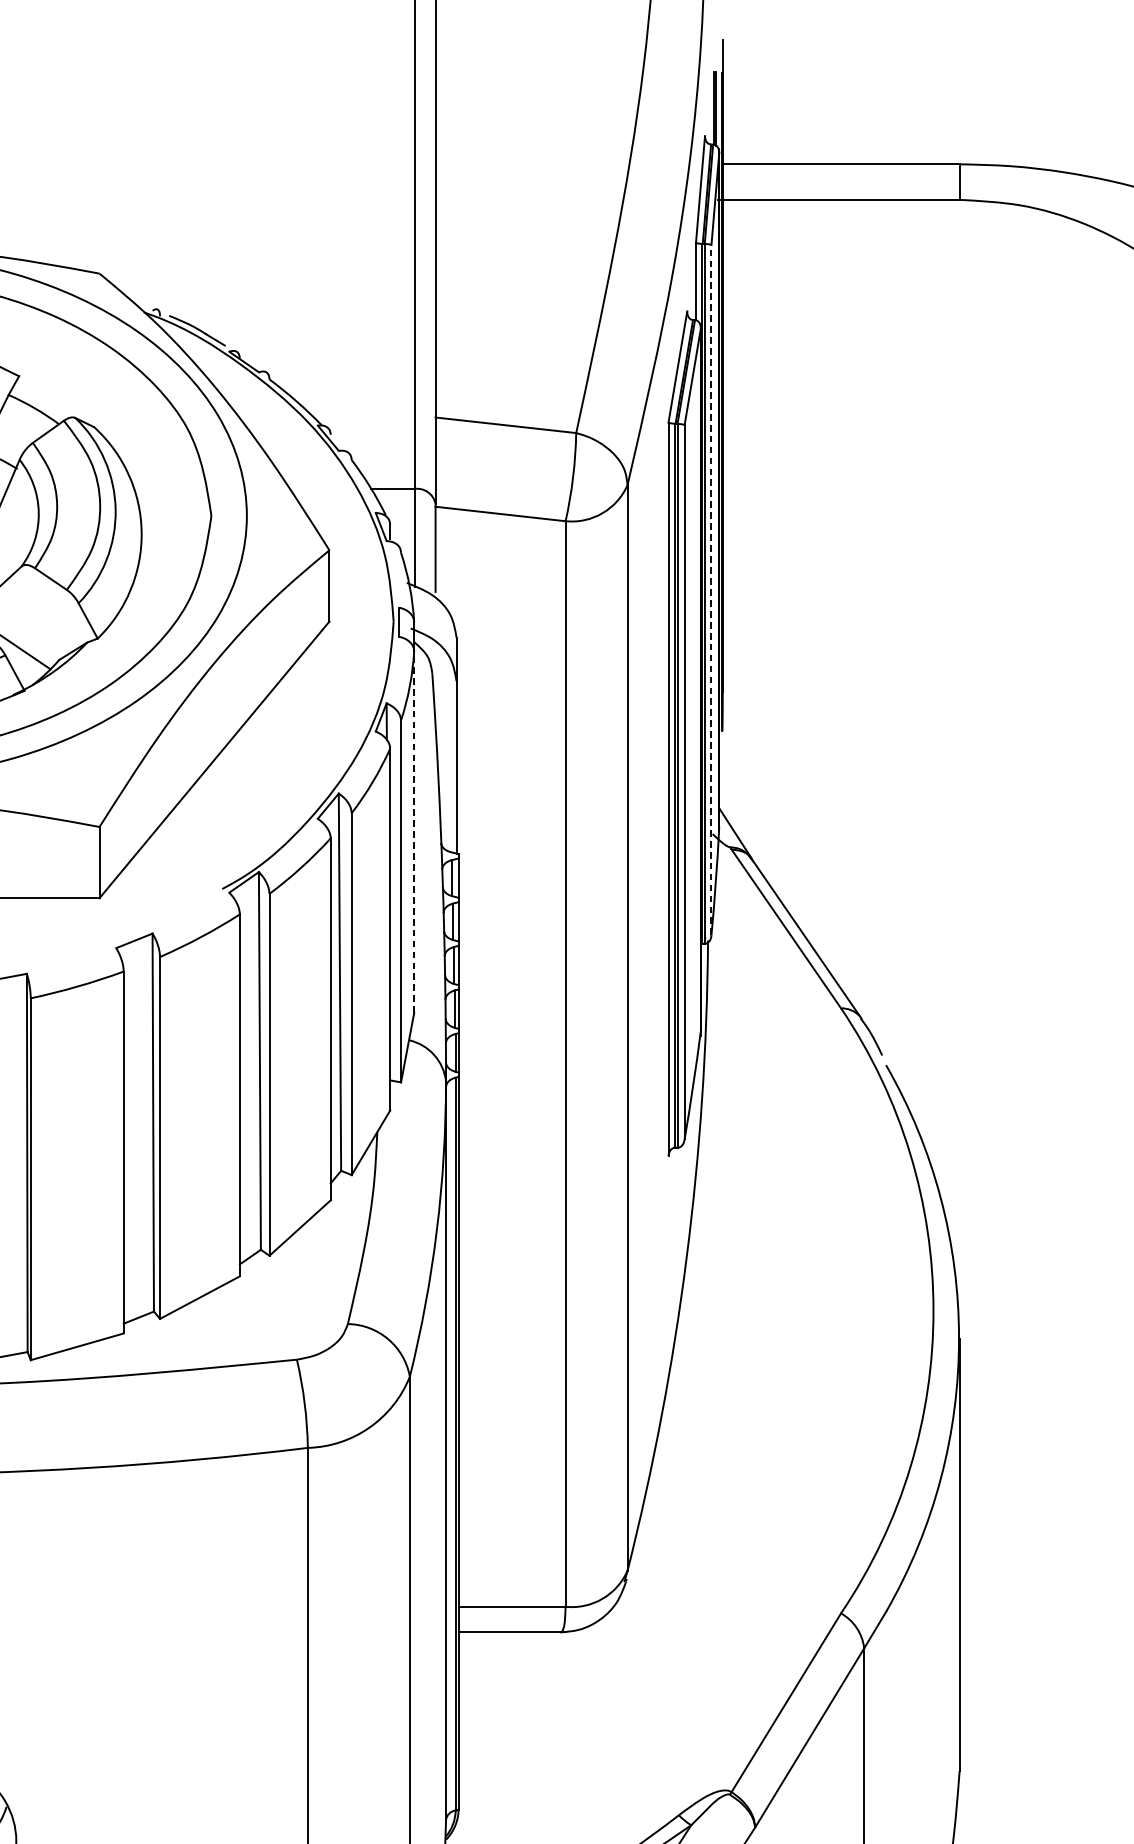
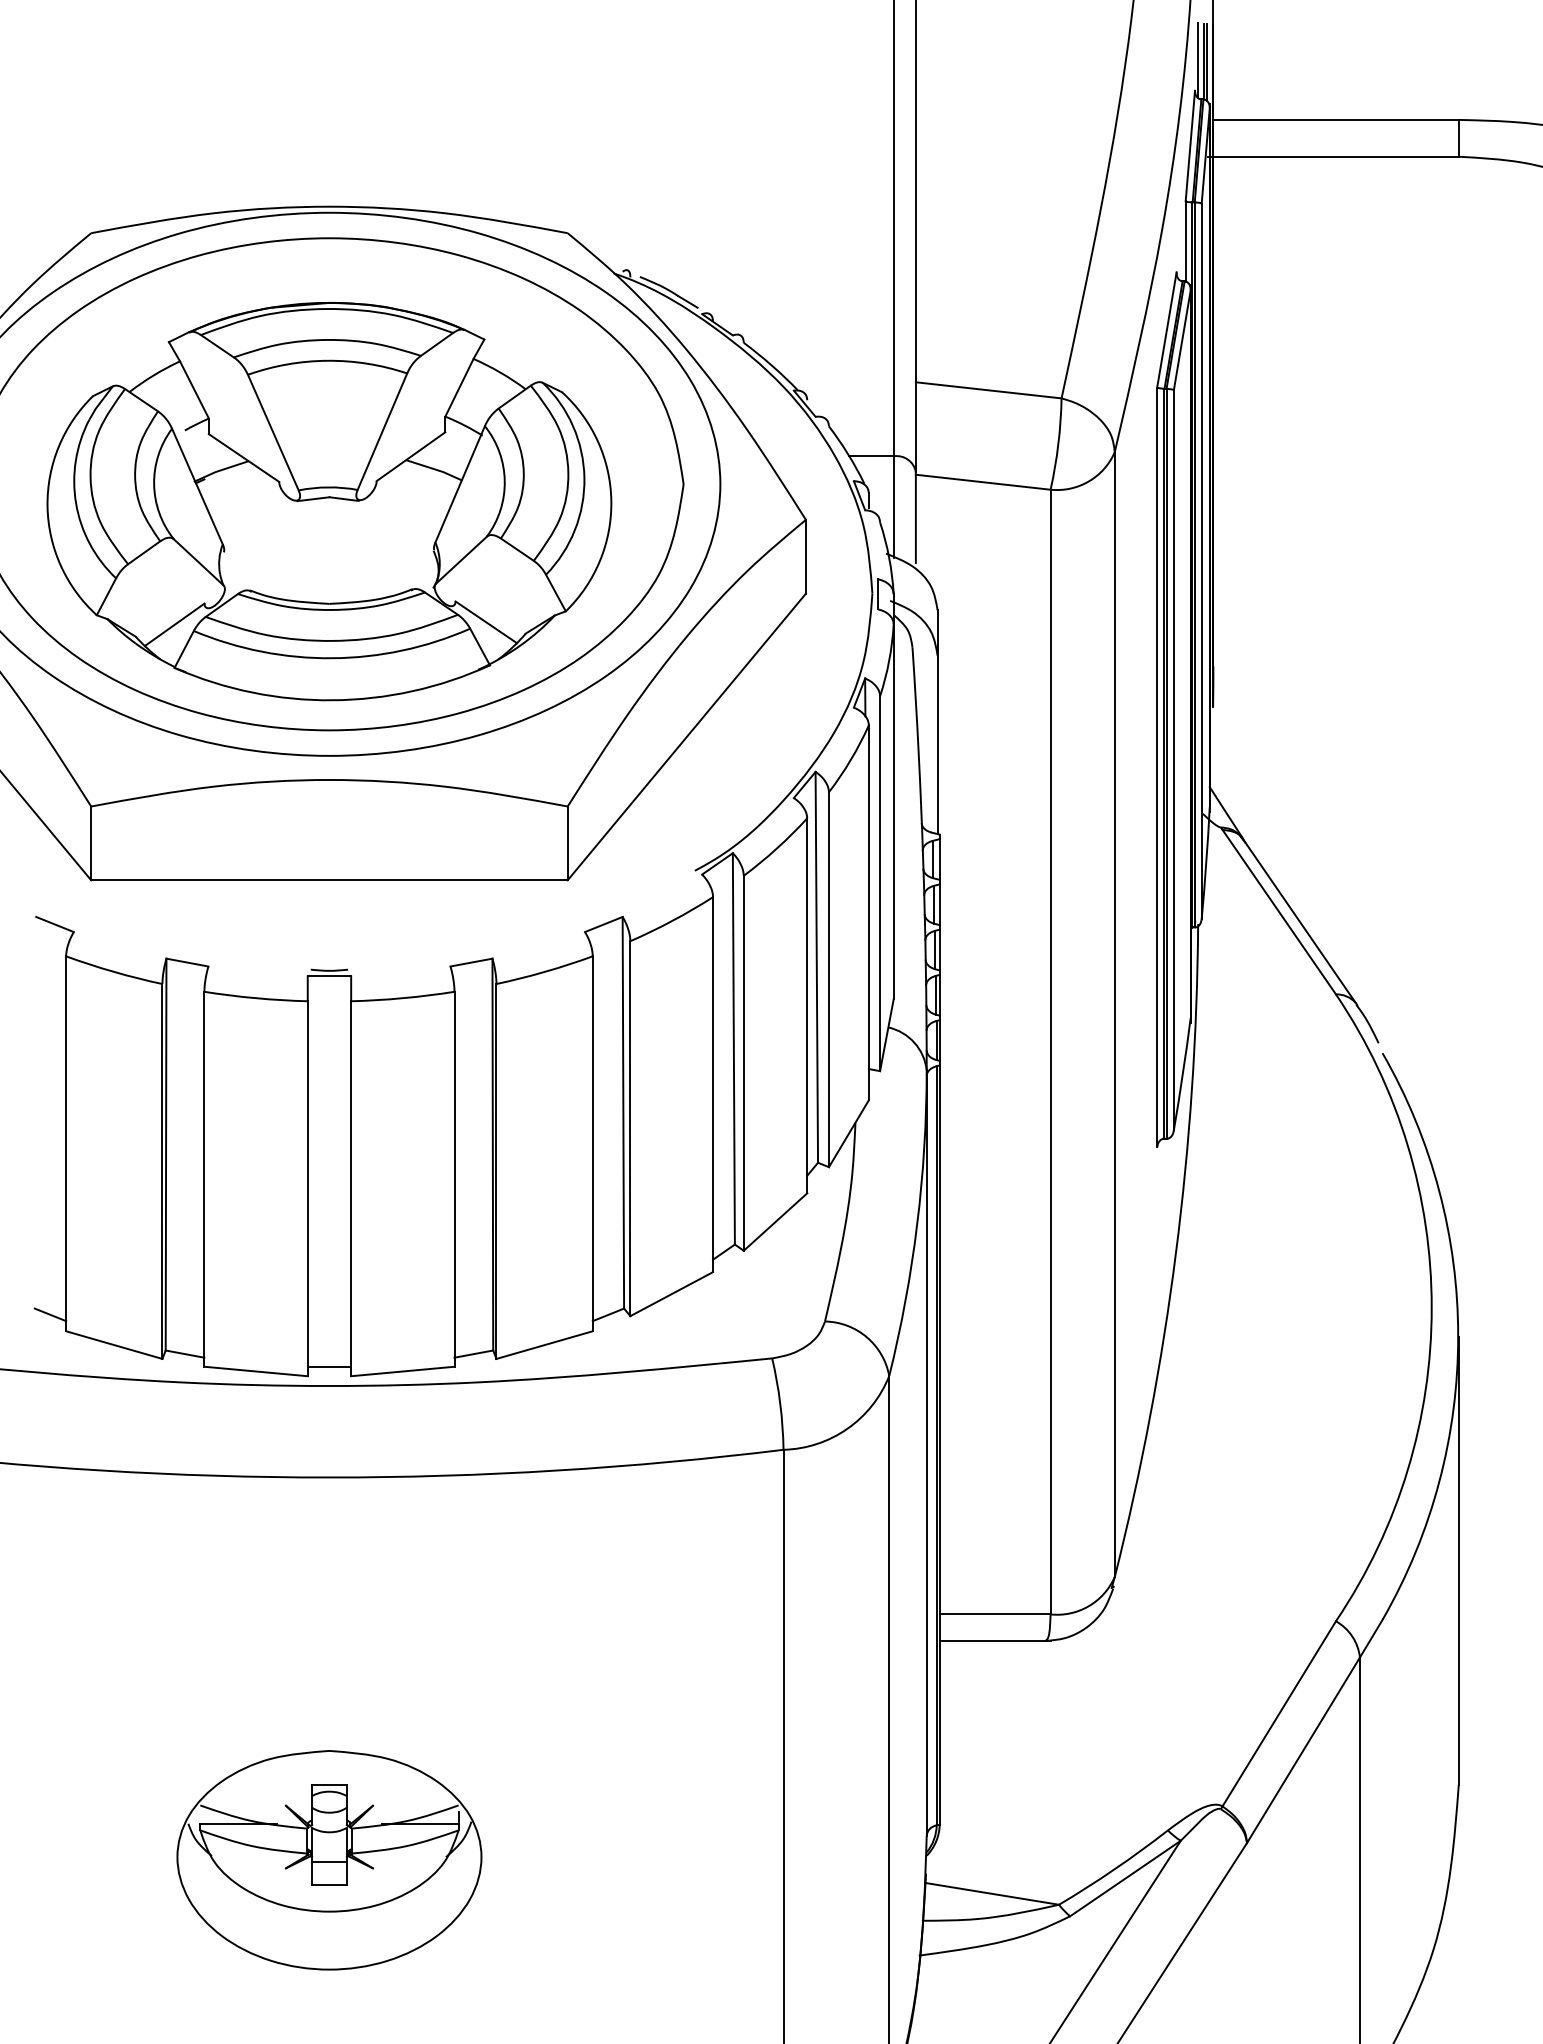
line: (707, 105) -> (1197, 59), added
line: (711, 590) -> (1201, 561), dashed -> solid
line: (413, 831) -> (893, 811), dashed -> solid

